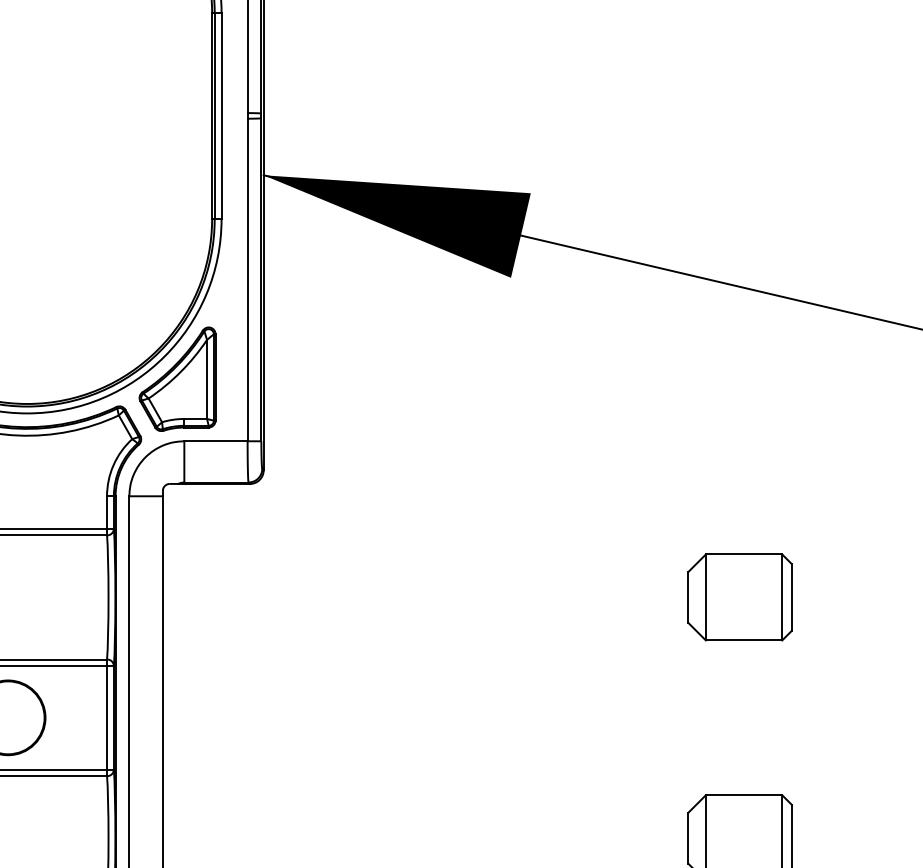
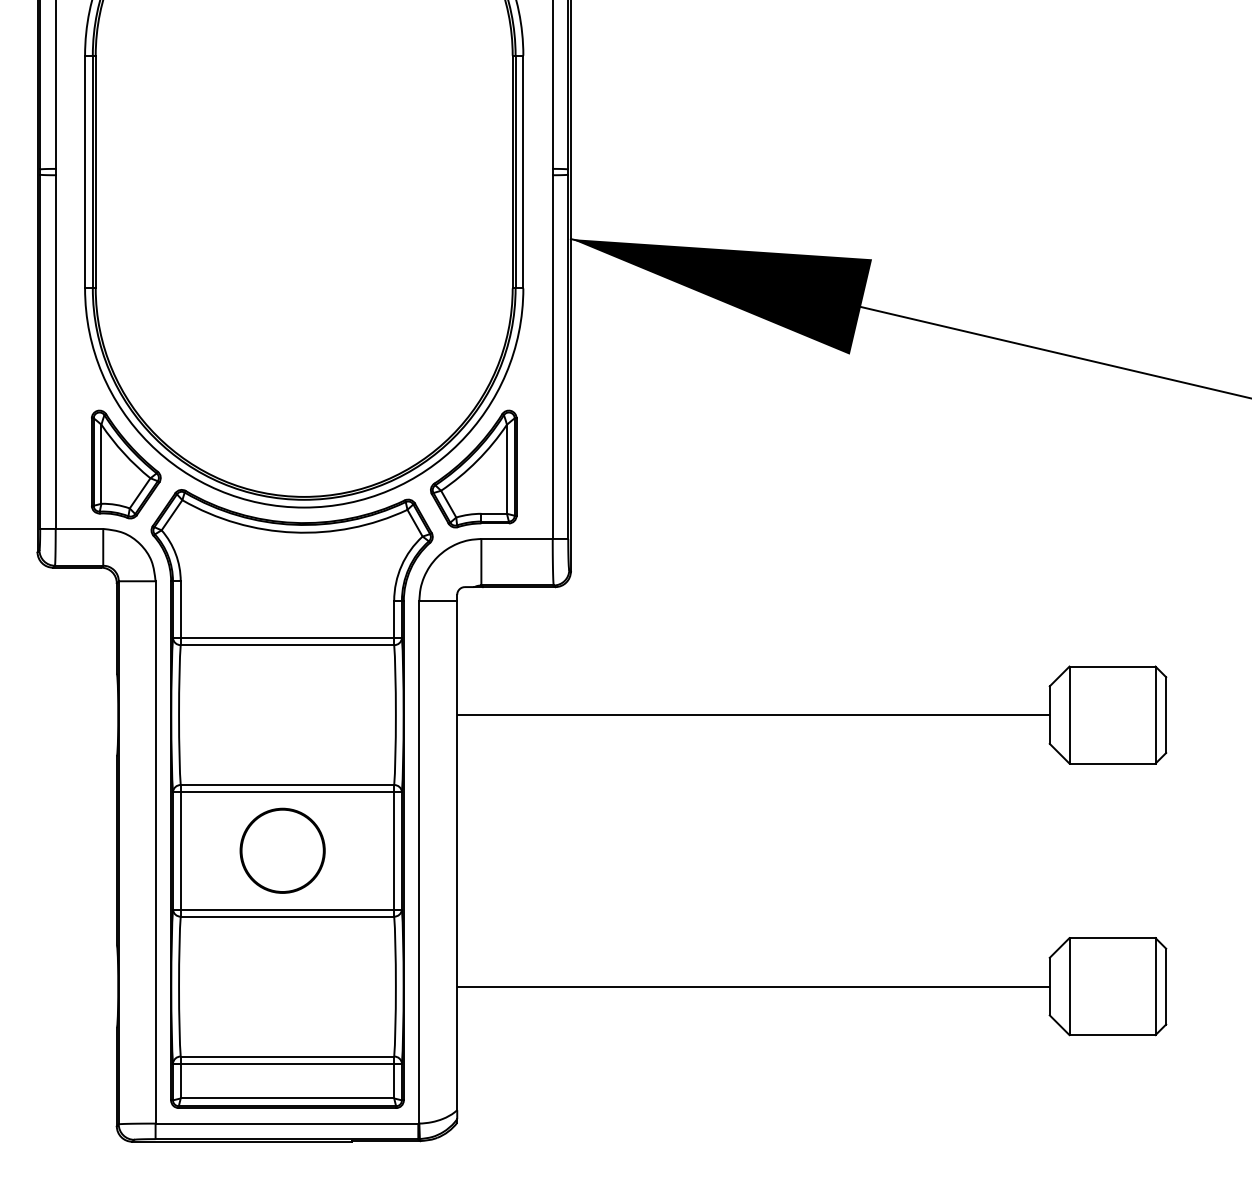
line: (425, 597) -> (753, 715), added
line: (425, 838) -> (753, 986), added

